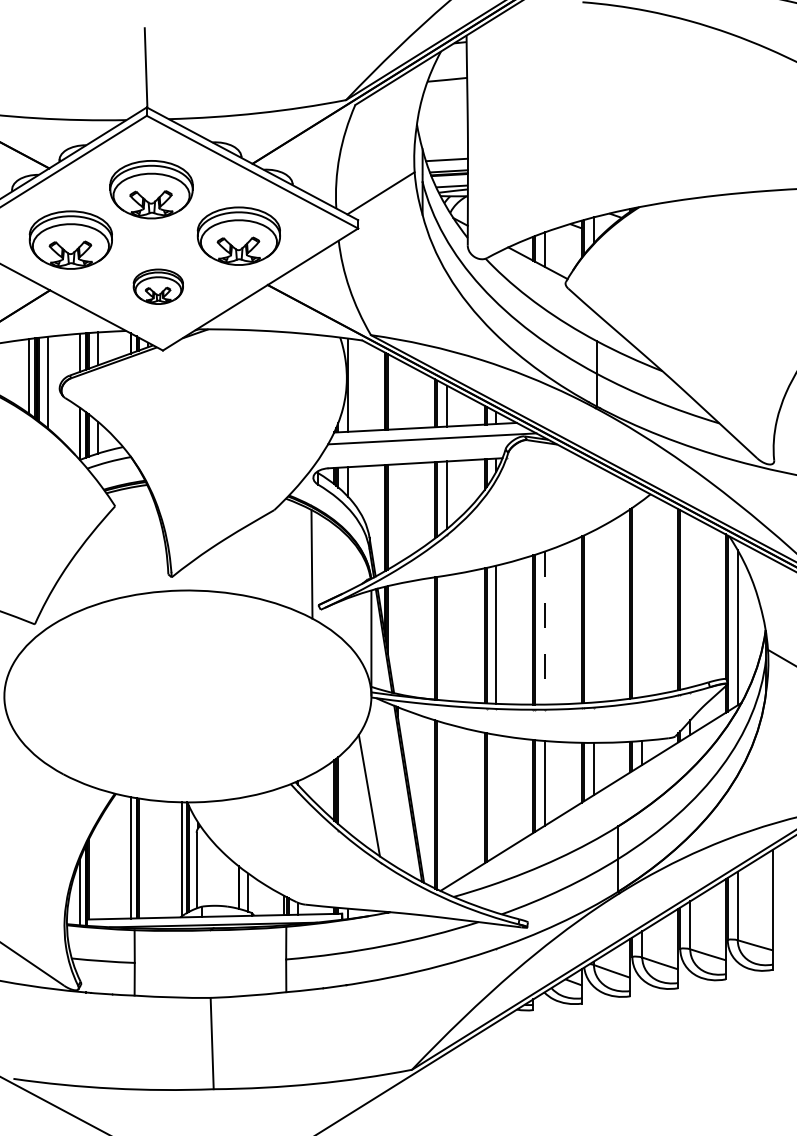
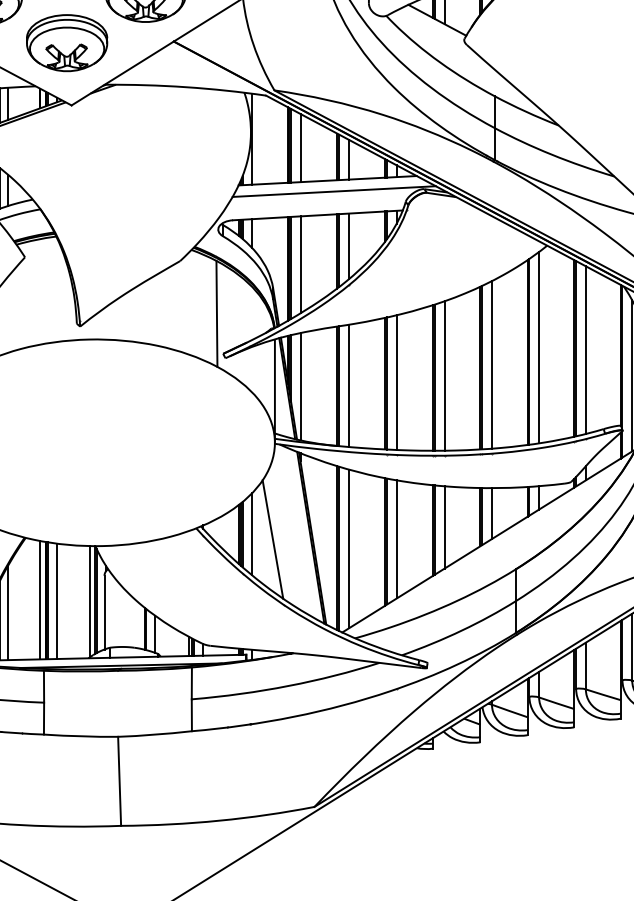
part: (158, 286) -> (67, 42), size x1.67
line: (397, 394) -> (300, 148), added
line: (397, 513) -> (300, 264), added
line: (642, 598) -> (539, 347), added
line: (690, 601) -> (586, 350), added
line: (593, 616) -> (491, 364), added
line: (545, 628) -> (444, 376), dashed -> solid
line: (447, 637) -> (349, 385), added
line: (397, 638) -> (300, 386), added
line: (347, 790) -> (251, 534), added
line: (496, 795) -> (396, 539), added
line: (447, 804) -> (349, 548), added
line: (148, 858) -> (57, 600), added
line: (98, 870) -> (8, 612), added

